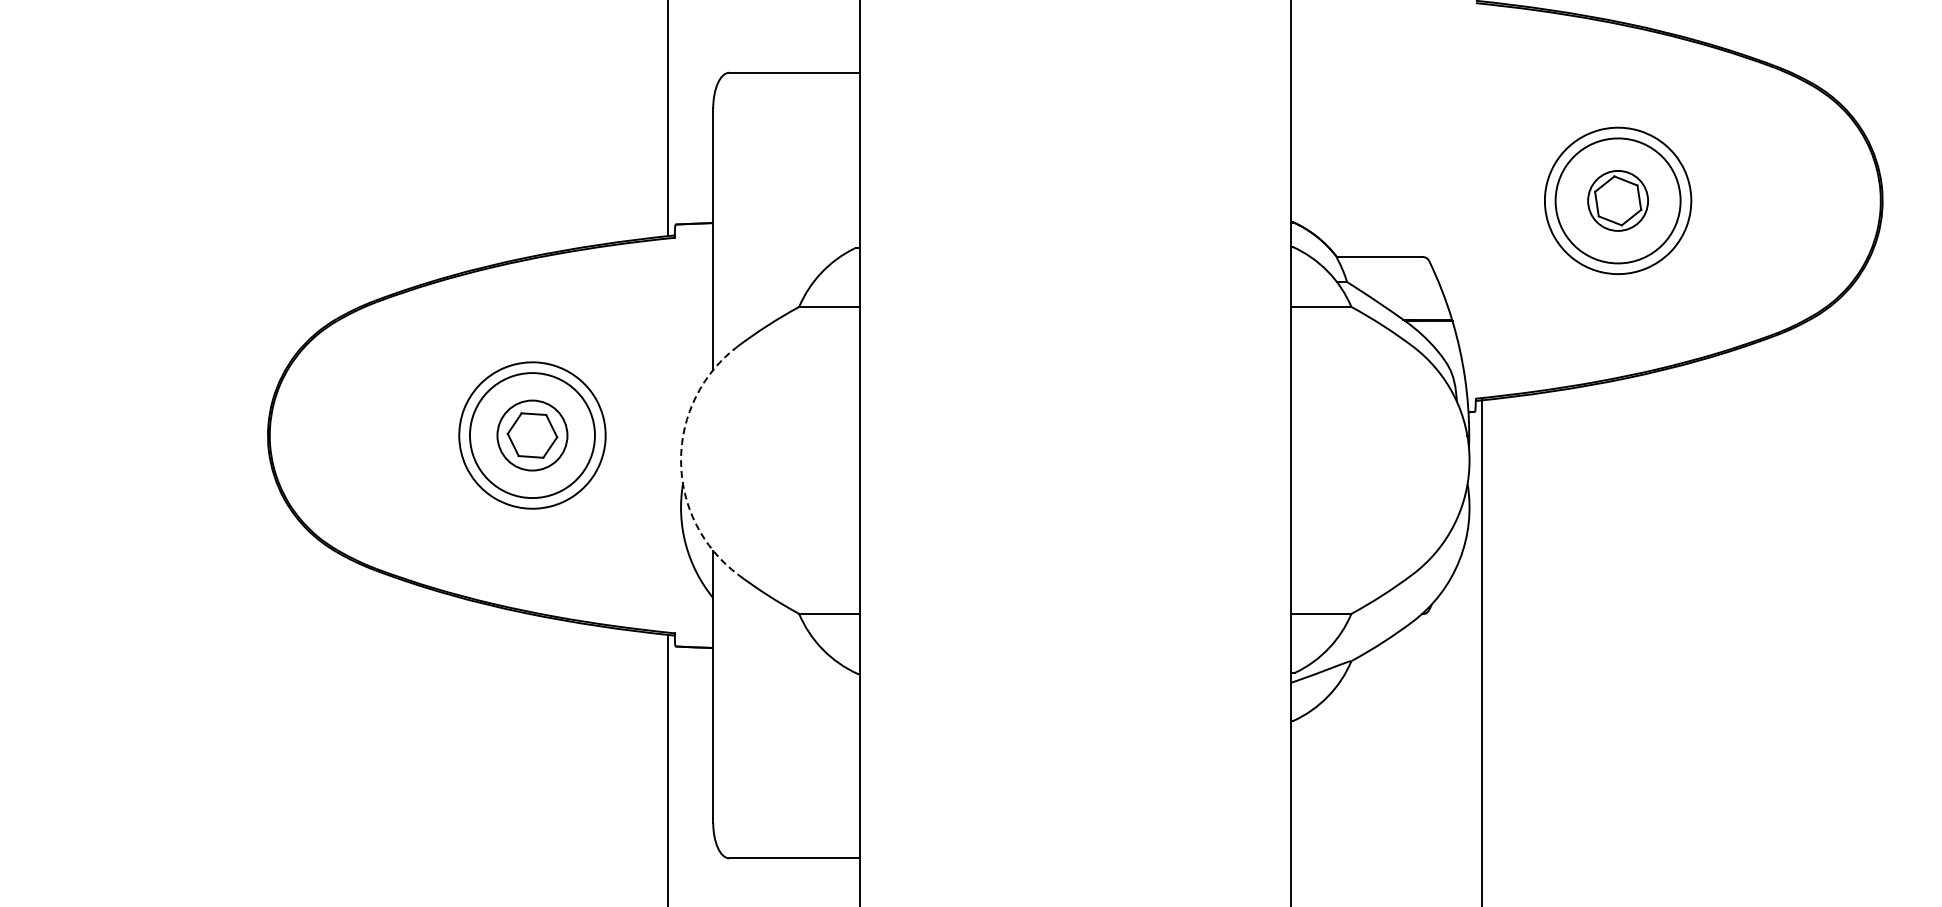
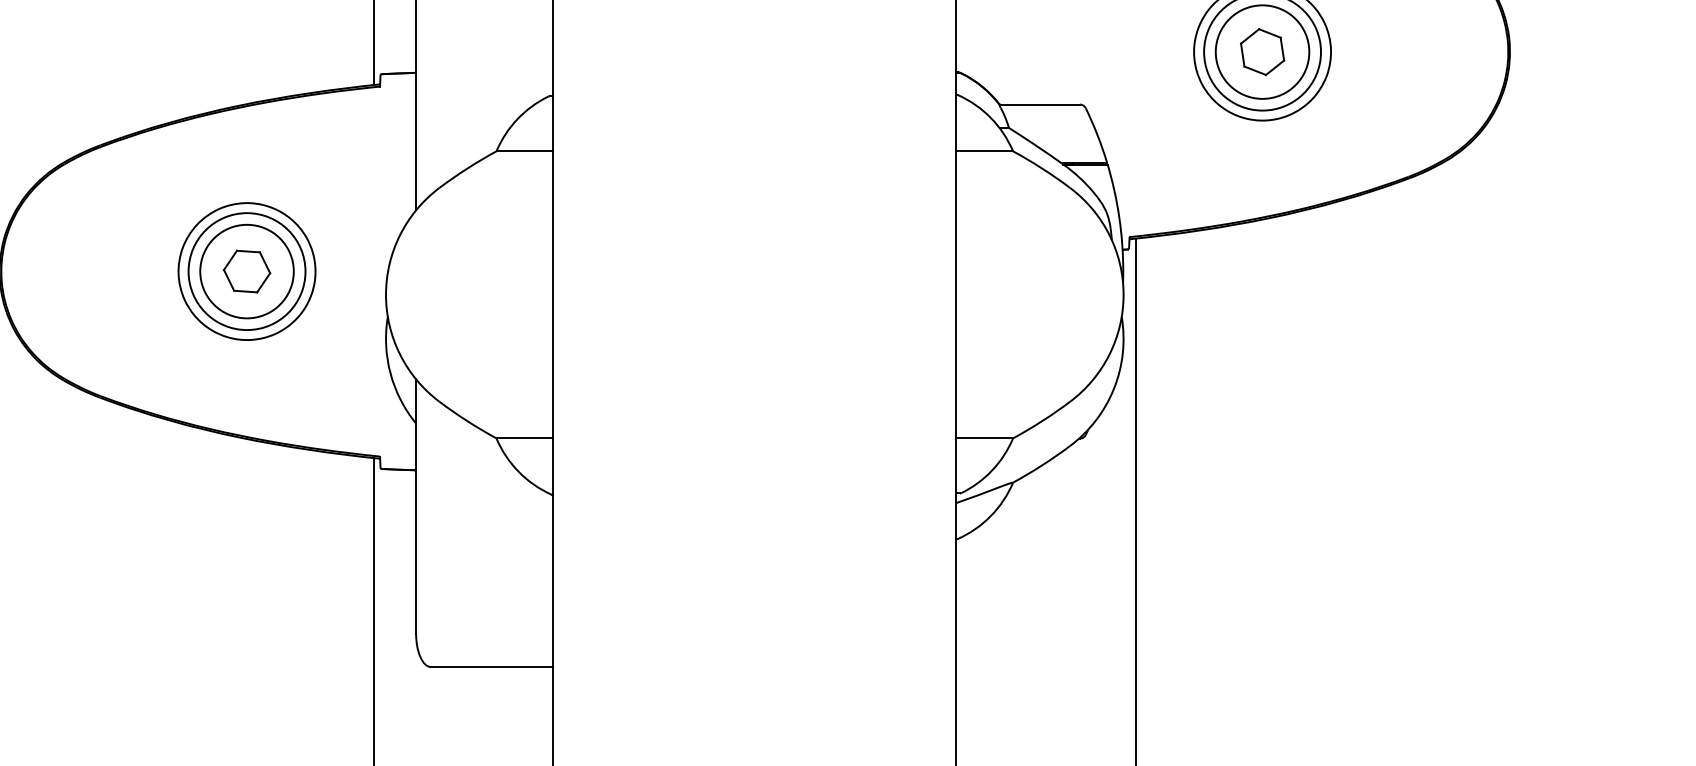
circle: (1618, 200) -> (1262, 51), size x1.67
circle: (532, 435) -> (247, 271), size x1.43
arc: (681, 460) -> (386, 294), dashed -> solid

